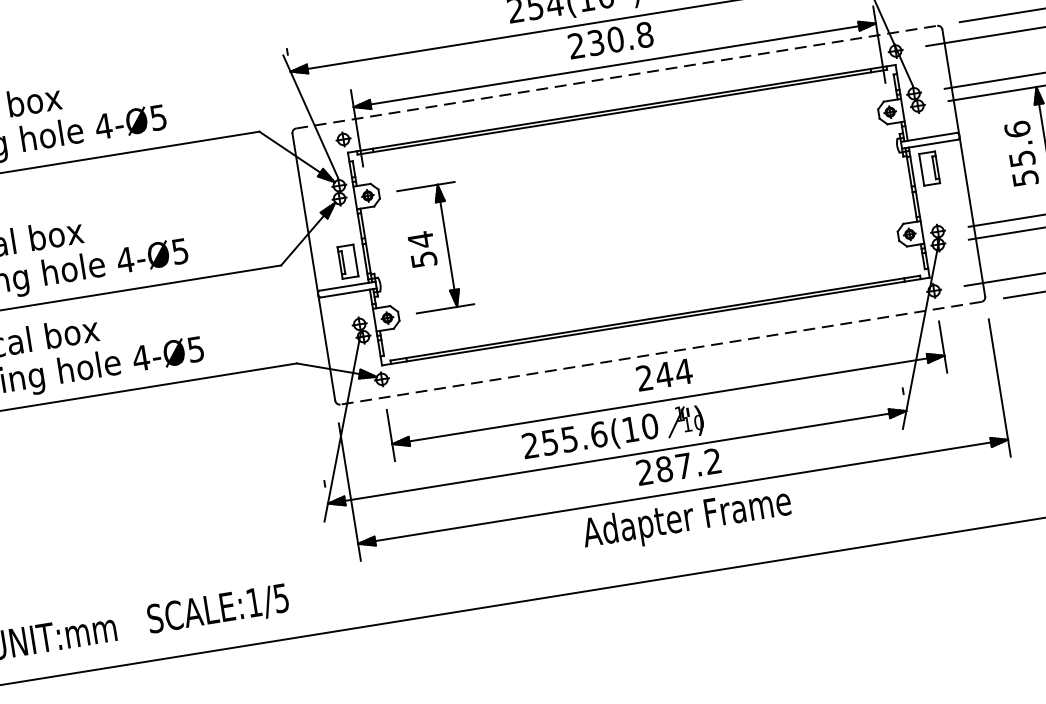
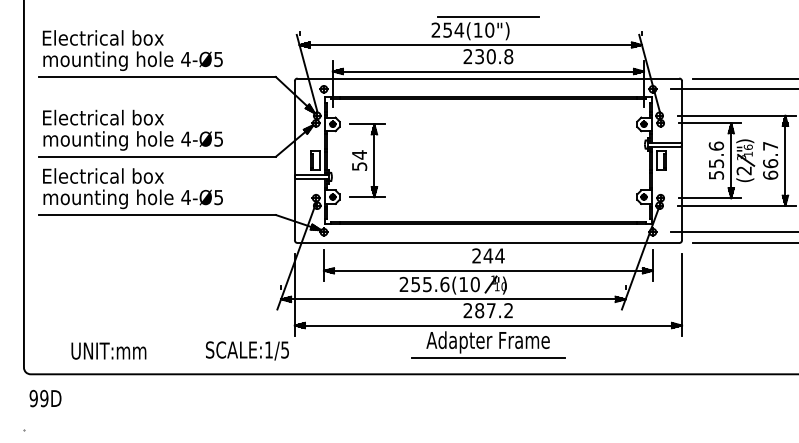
line: (616, 77) -> (488, 78), dashed -> solid
line: (661, 354) -> (488, 243), dashed -> solid
line: (691, 545) -> (488, 357), added
text: (218, 609) -> (247, 350), moved

